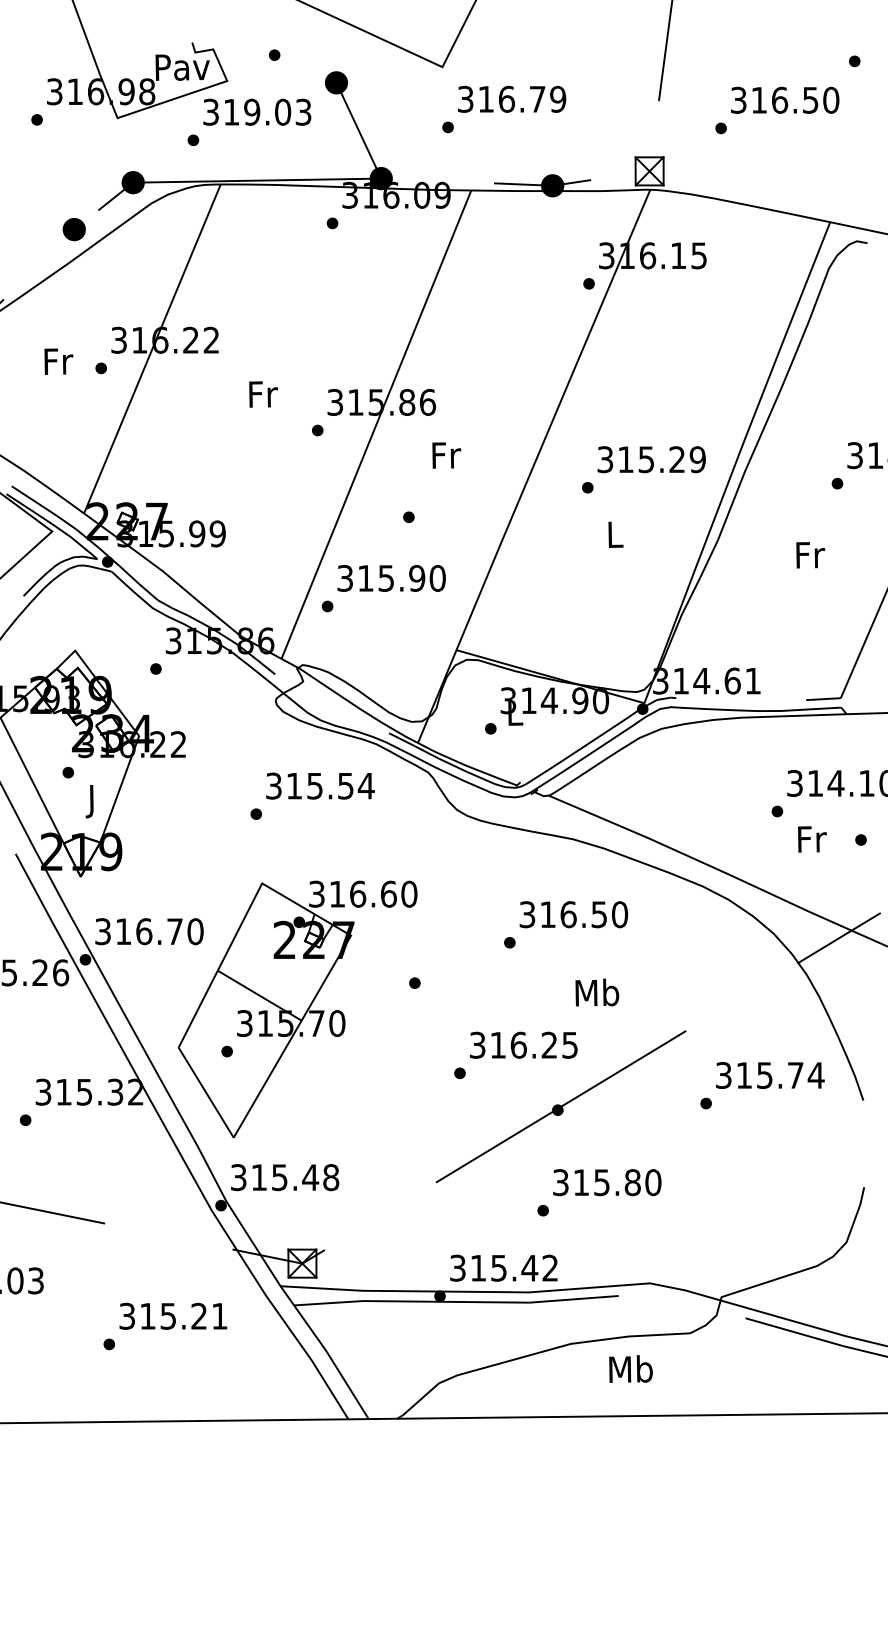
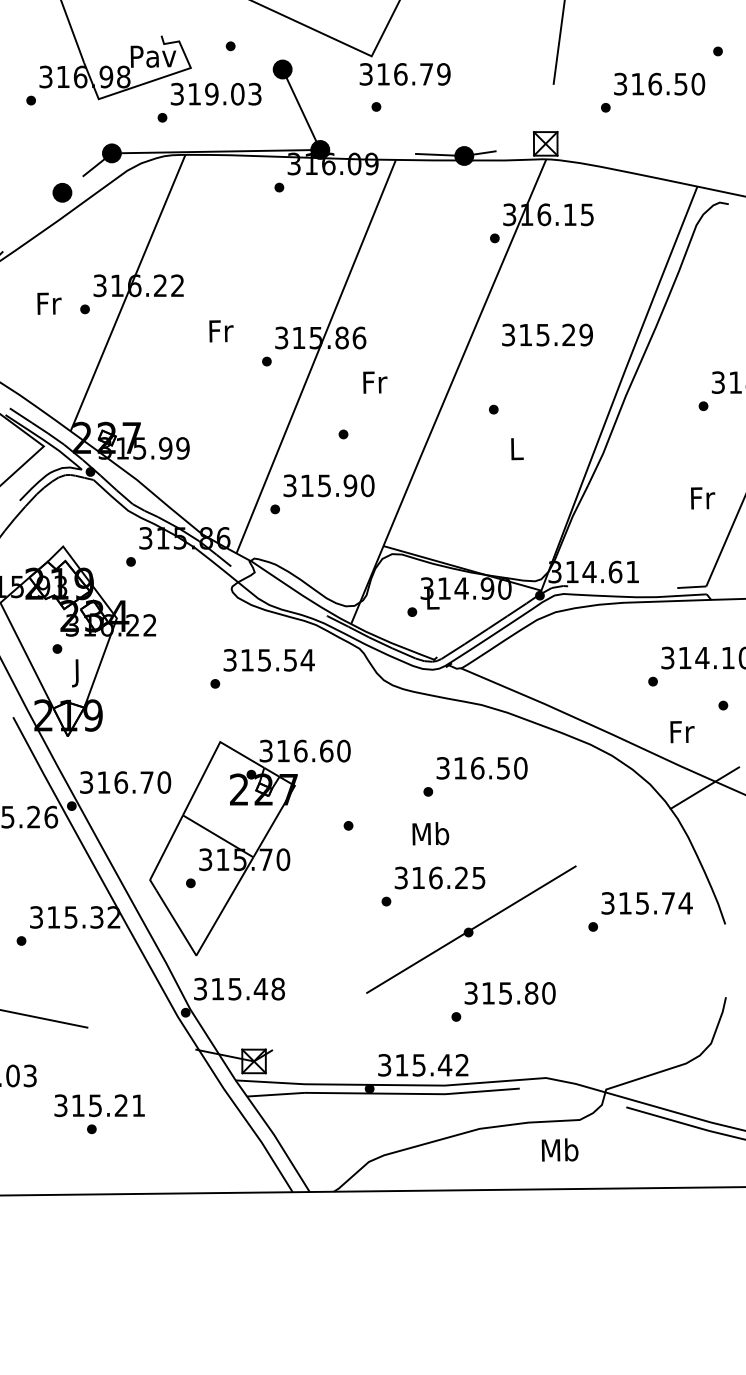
text: (511, 99) -> (404, 74), moved
text: (651, 458) -> (547, 334), moved
text: (811, 555) -> (703, 498), moved
text: (812, 839) -> (682, 732), moved
text: (596, 992) -> (430, 833), moved
text: (173, 1316) -> (99, 1105), moved
text: (630, 1368) -> (559, 1149), moved

